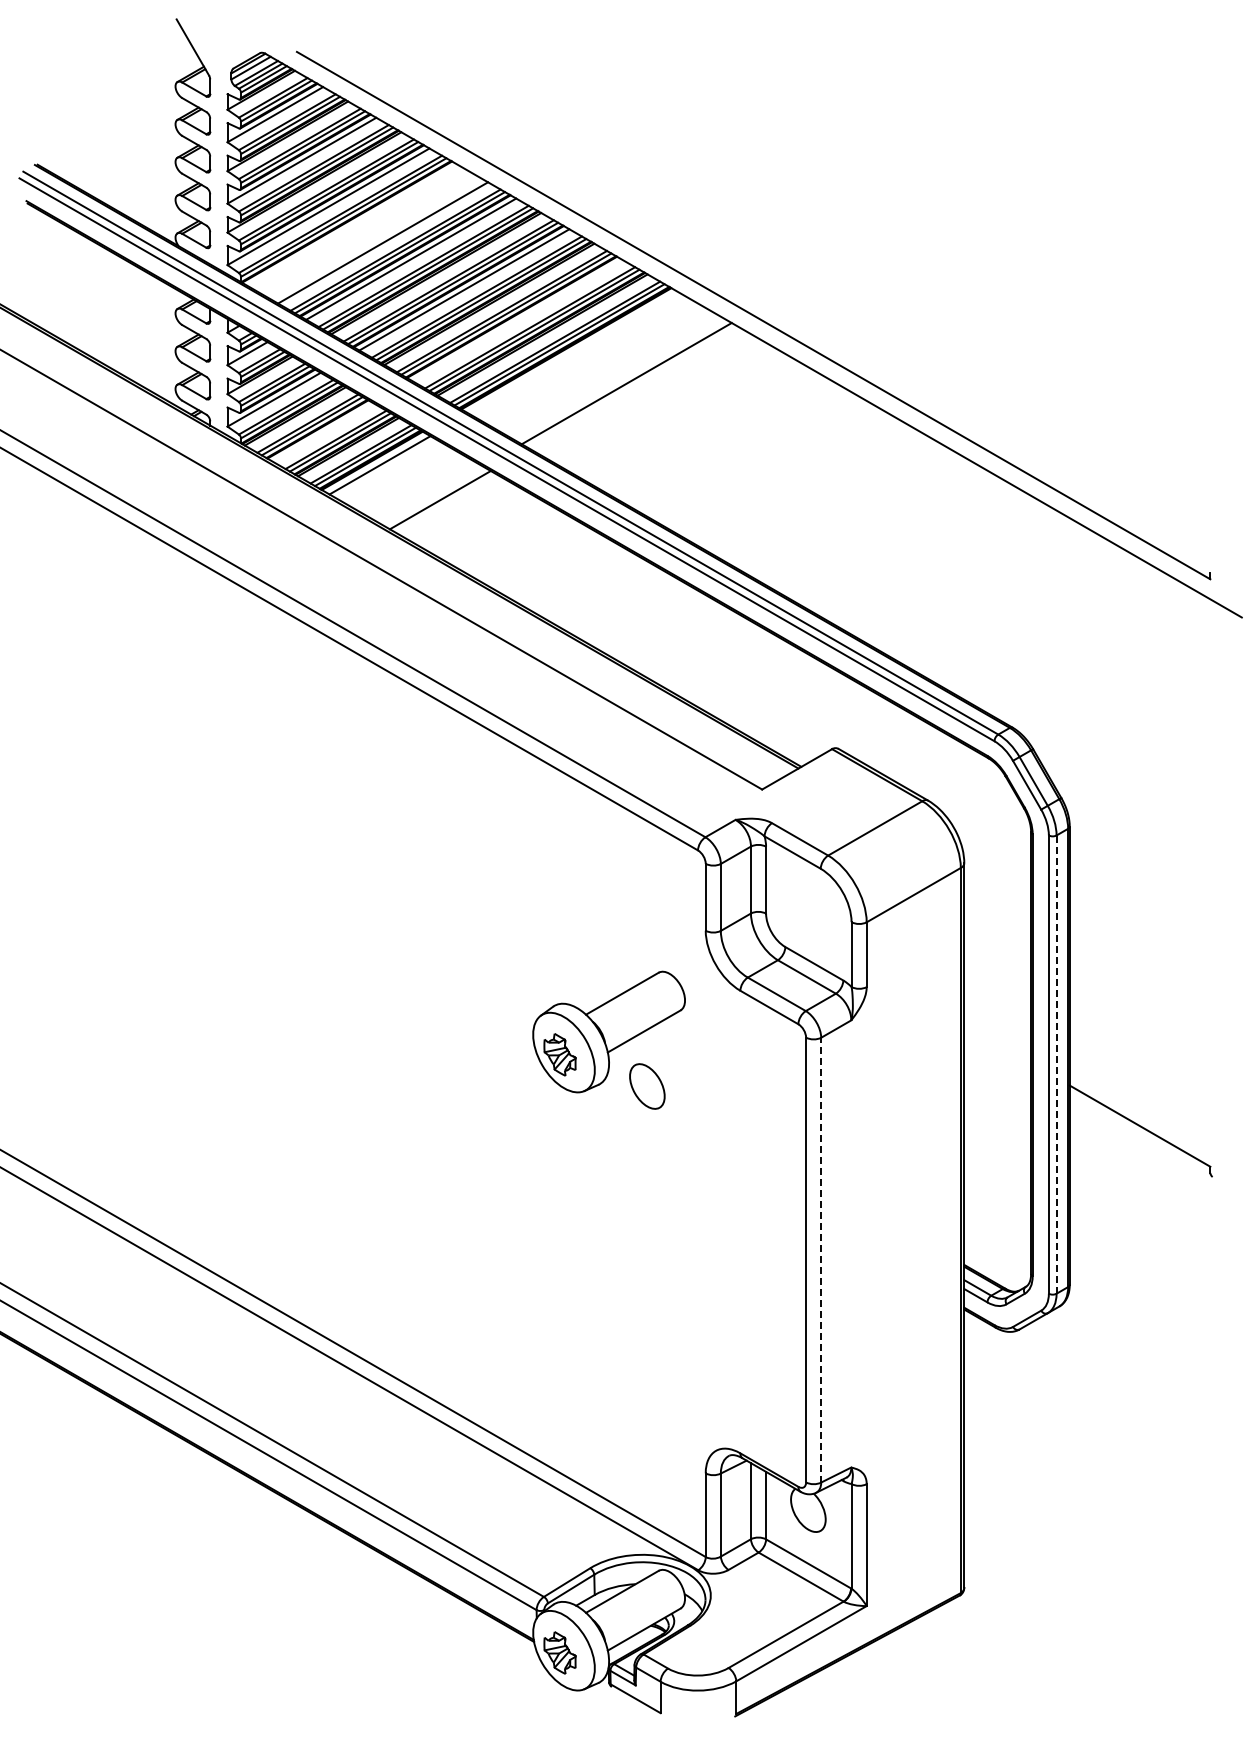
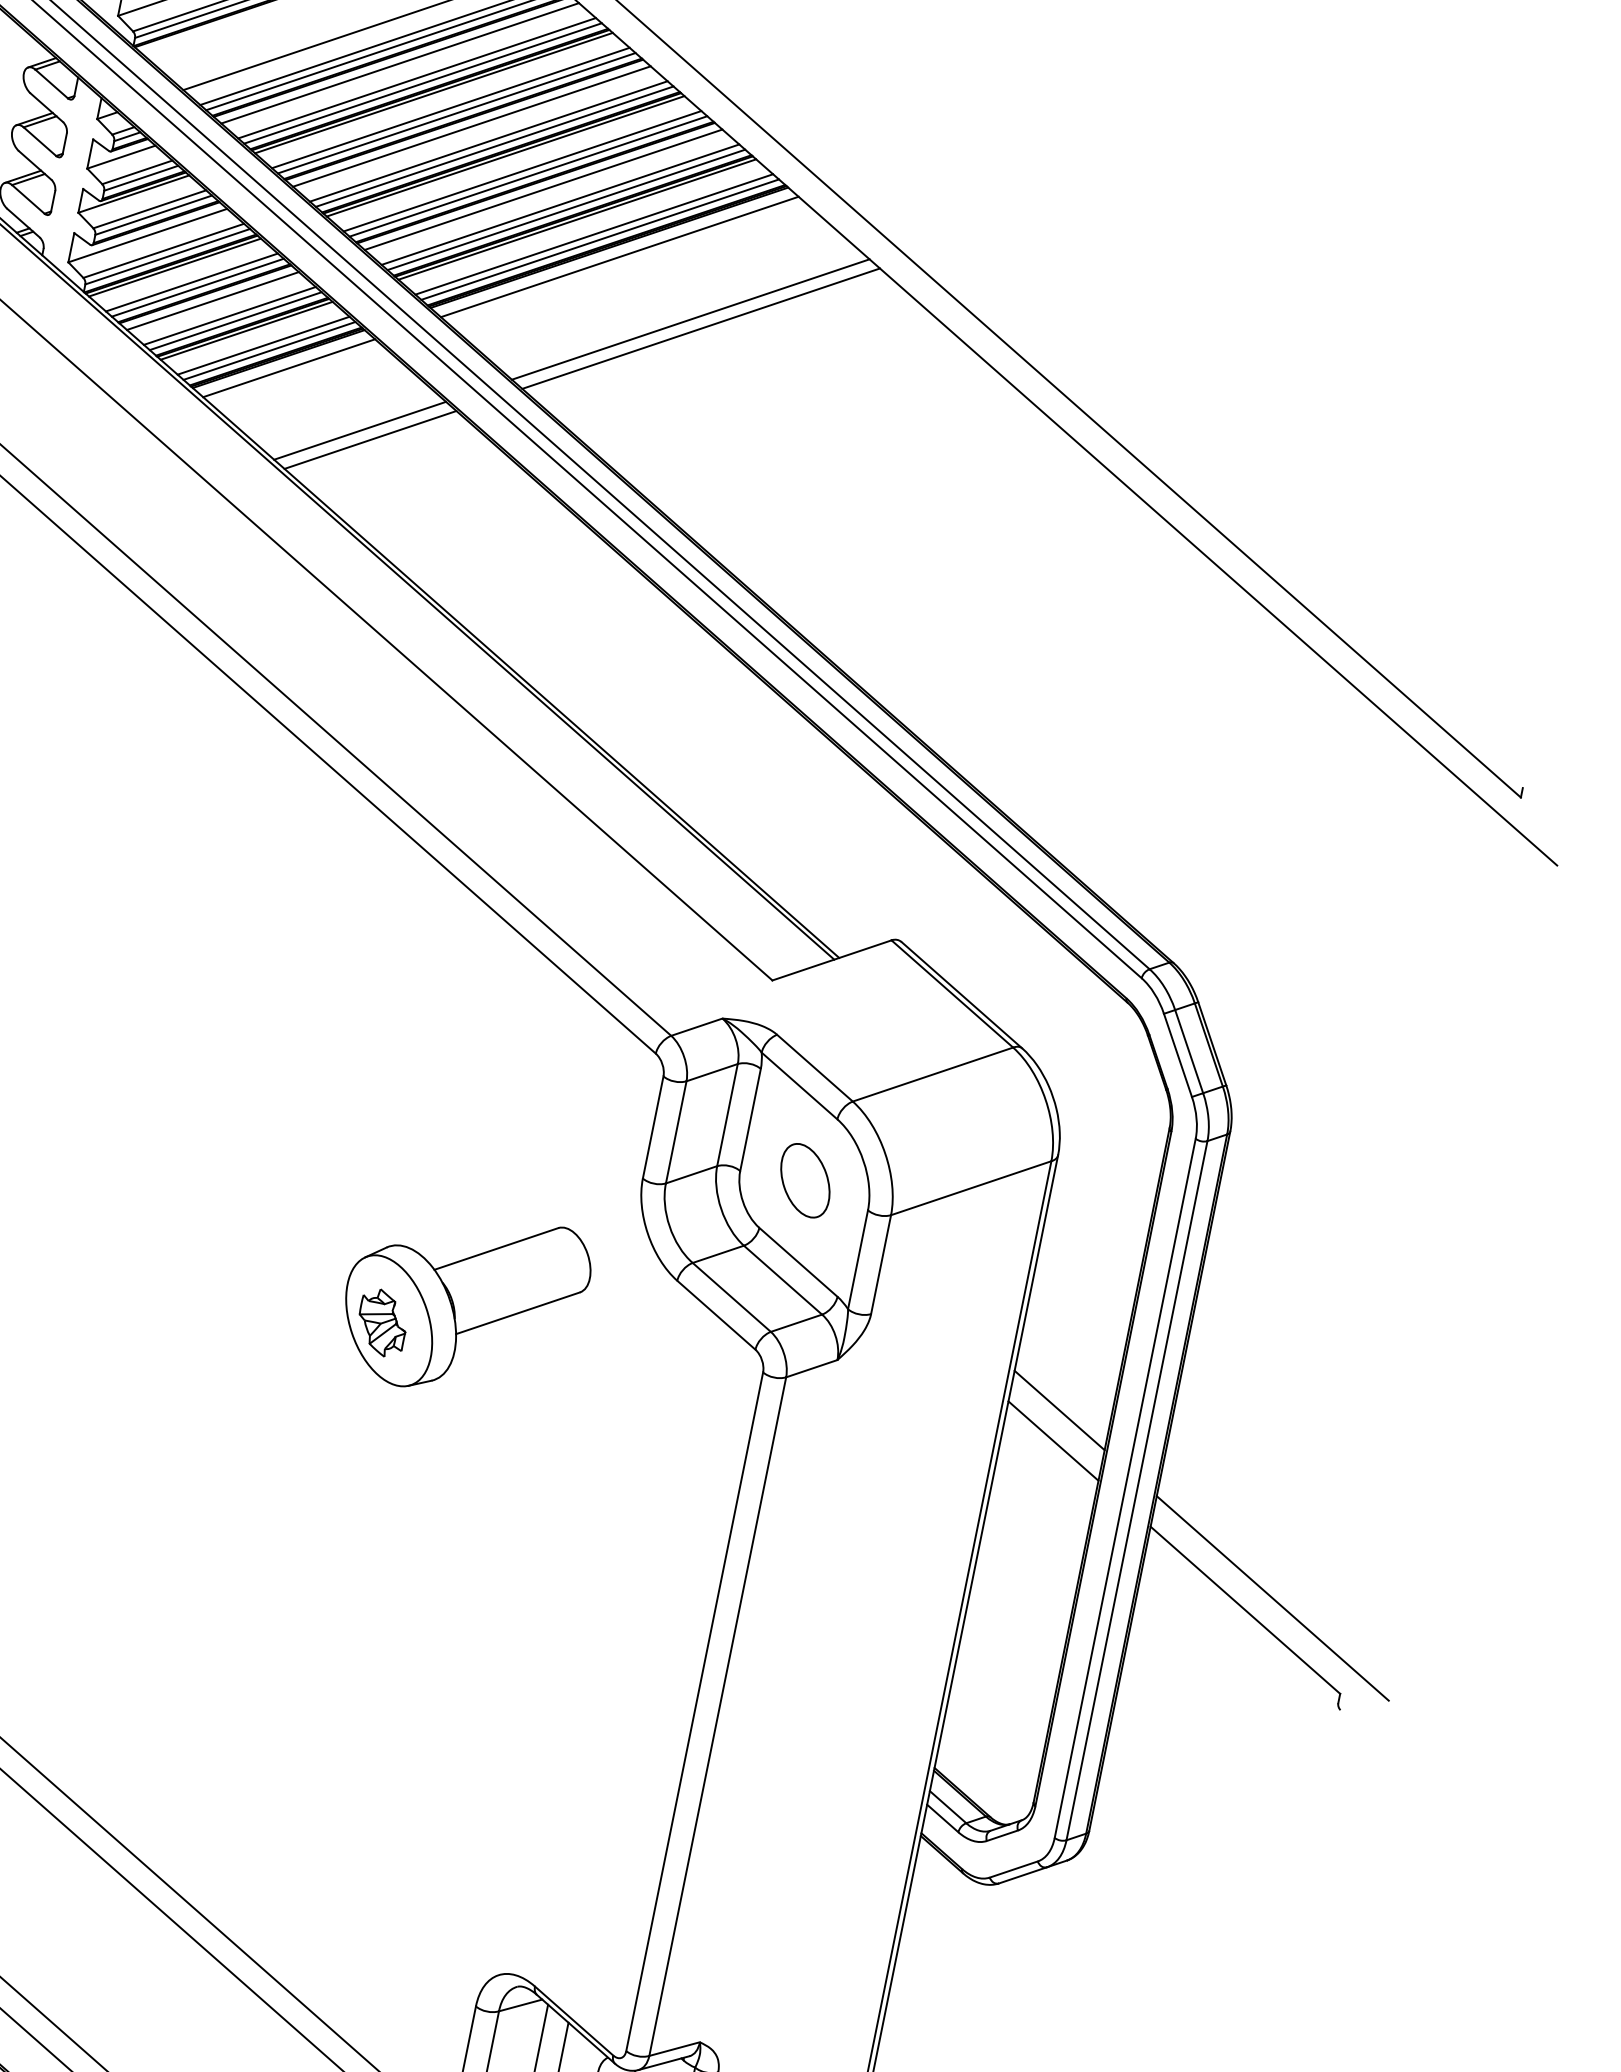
line: (517, 320) -> (543, 189), added
line: (574, 352) -> (620, 255), added
line: (634, 387) -> (701, 327), added
line: (323, 432) -> (212, 300), added
line: (432, 495) -> (359, 430), added
line: (997, 1023) -> (1059, 1409), added
line: (997, 1043) -> (1053, 1440), added
line: (1056, 1064) -> (1136, 1490), dashed -> solid
part: (647, 1086) -> (805, 1180), moved
line: (1155, 1114) -> (1272, 1597), added
line: (821, 1259) -> (718, 1715), dashed -> solid

